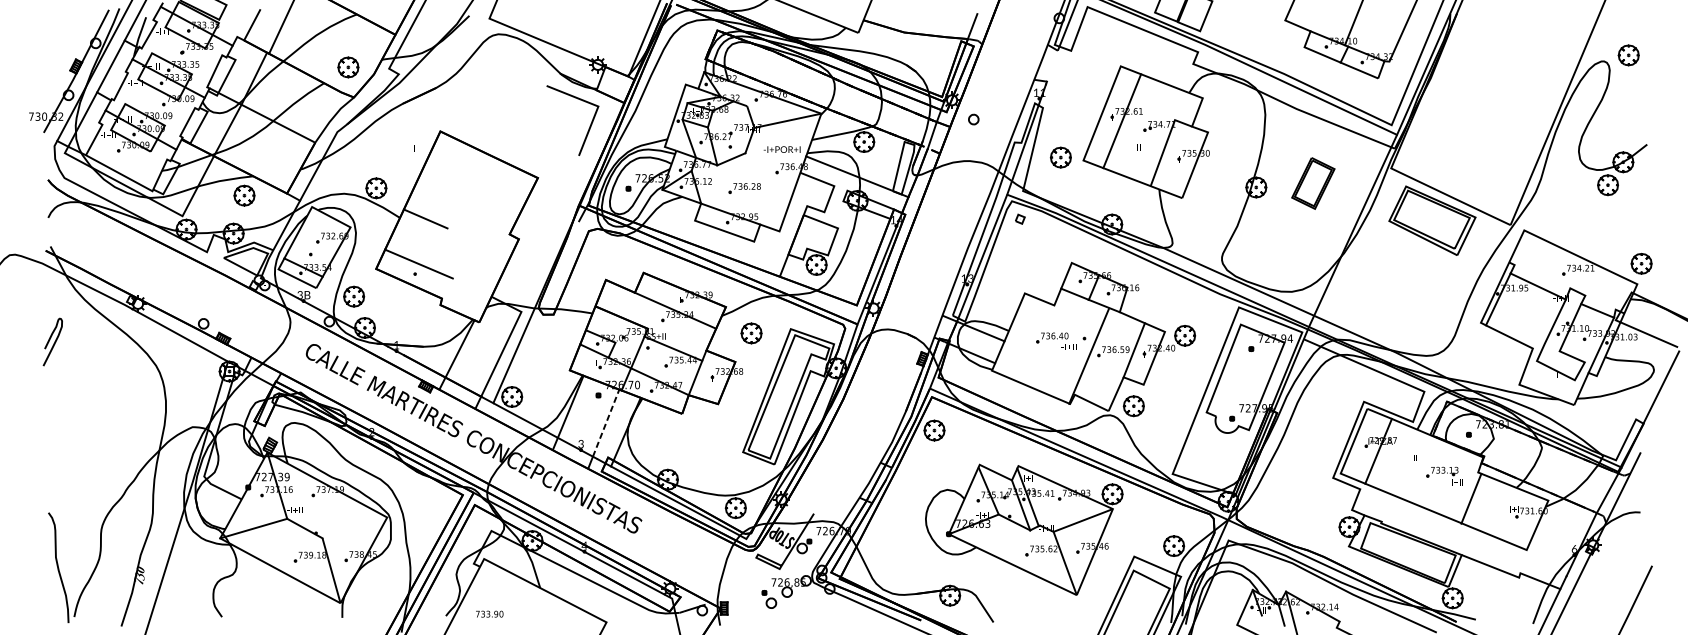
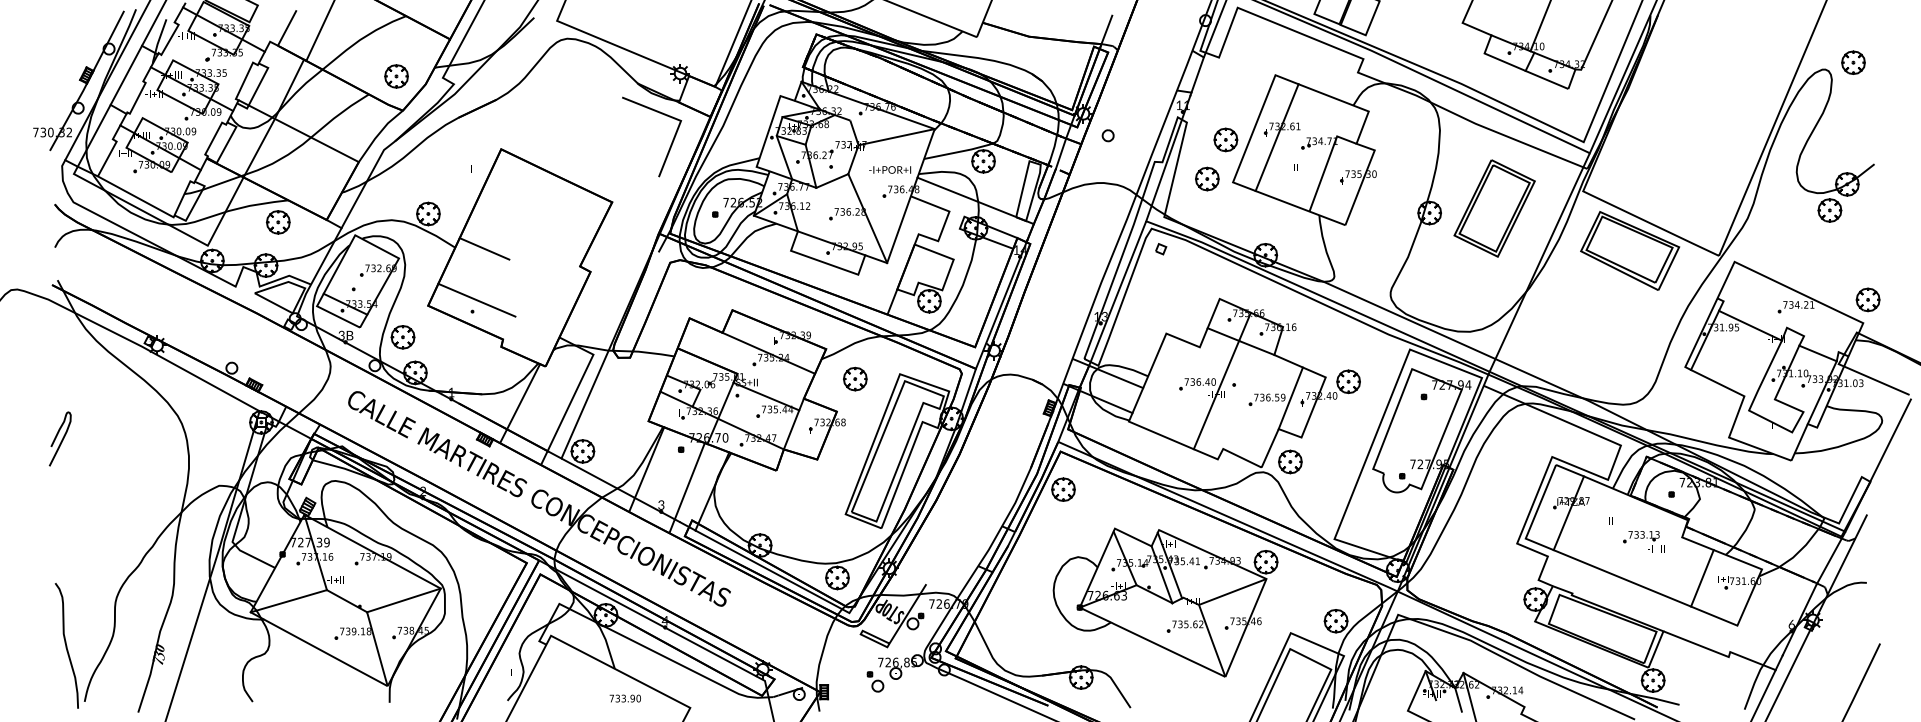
line: (1052, 65) -> (1197, 74), added
part: (1076, 122) -> (1225, 139), added
part: (1313, 183) -> (1494, 208), size x1.67
line: (762, 192) -> (867, 218), added
curve: (53, 342) -> (61, 439), moved
line: (1089, 355) -> (1216, 394), moved
line: (605, 423) -> (689, 481), dashed -> solid
line: (1471, 498) -> (1702, 578), moved
line: (354, 527) -> (403, 600), added
text: (488, 614) -> (624, 698), moved

